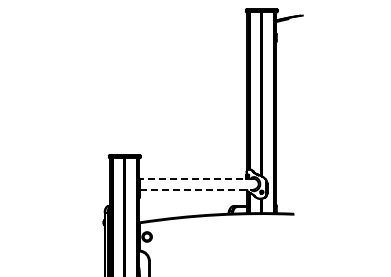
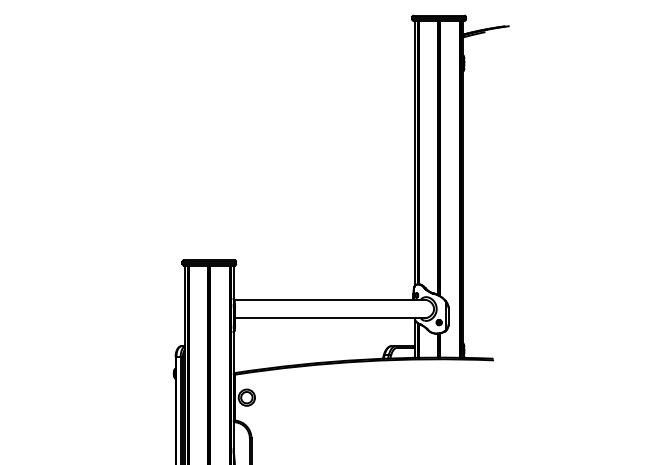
line: (196, 178) -> (329, 299), dashed -> solid
line: (196, 189) -> (329, 318), dashed -> solid

